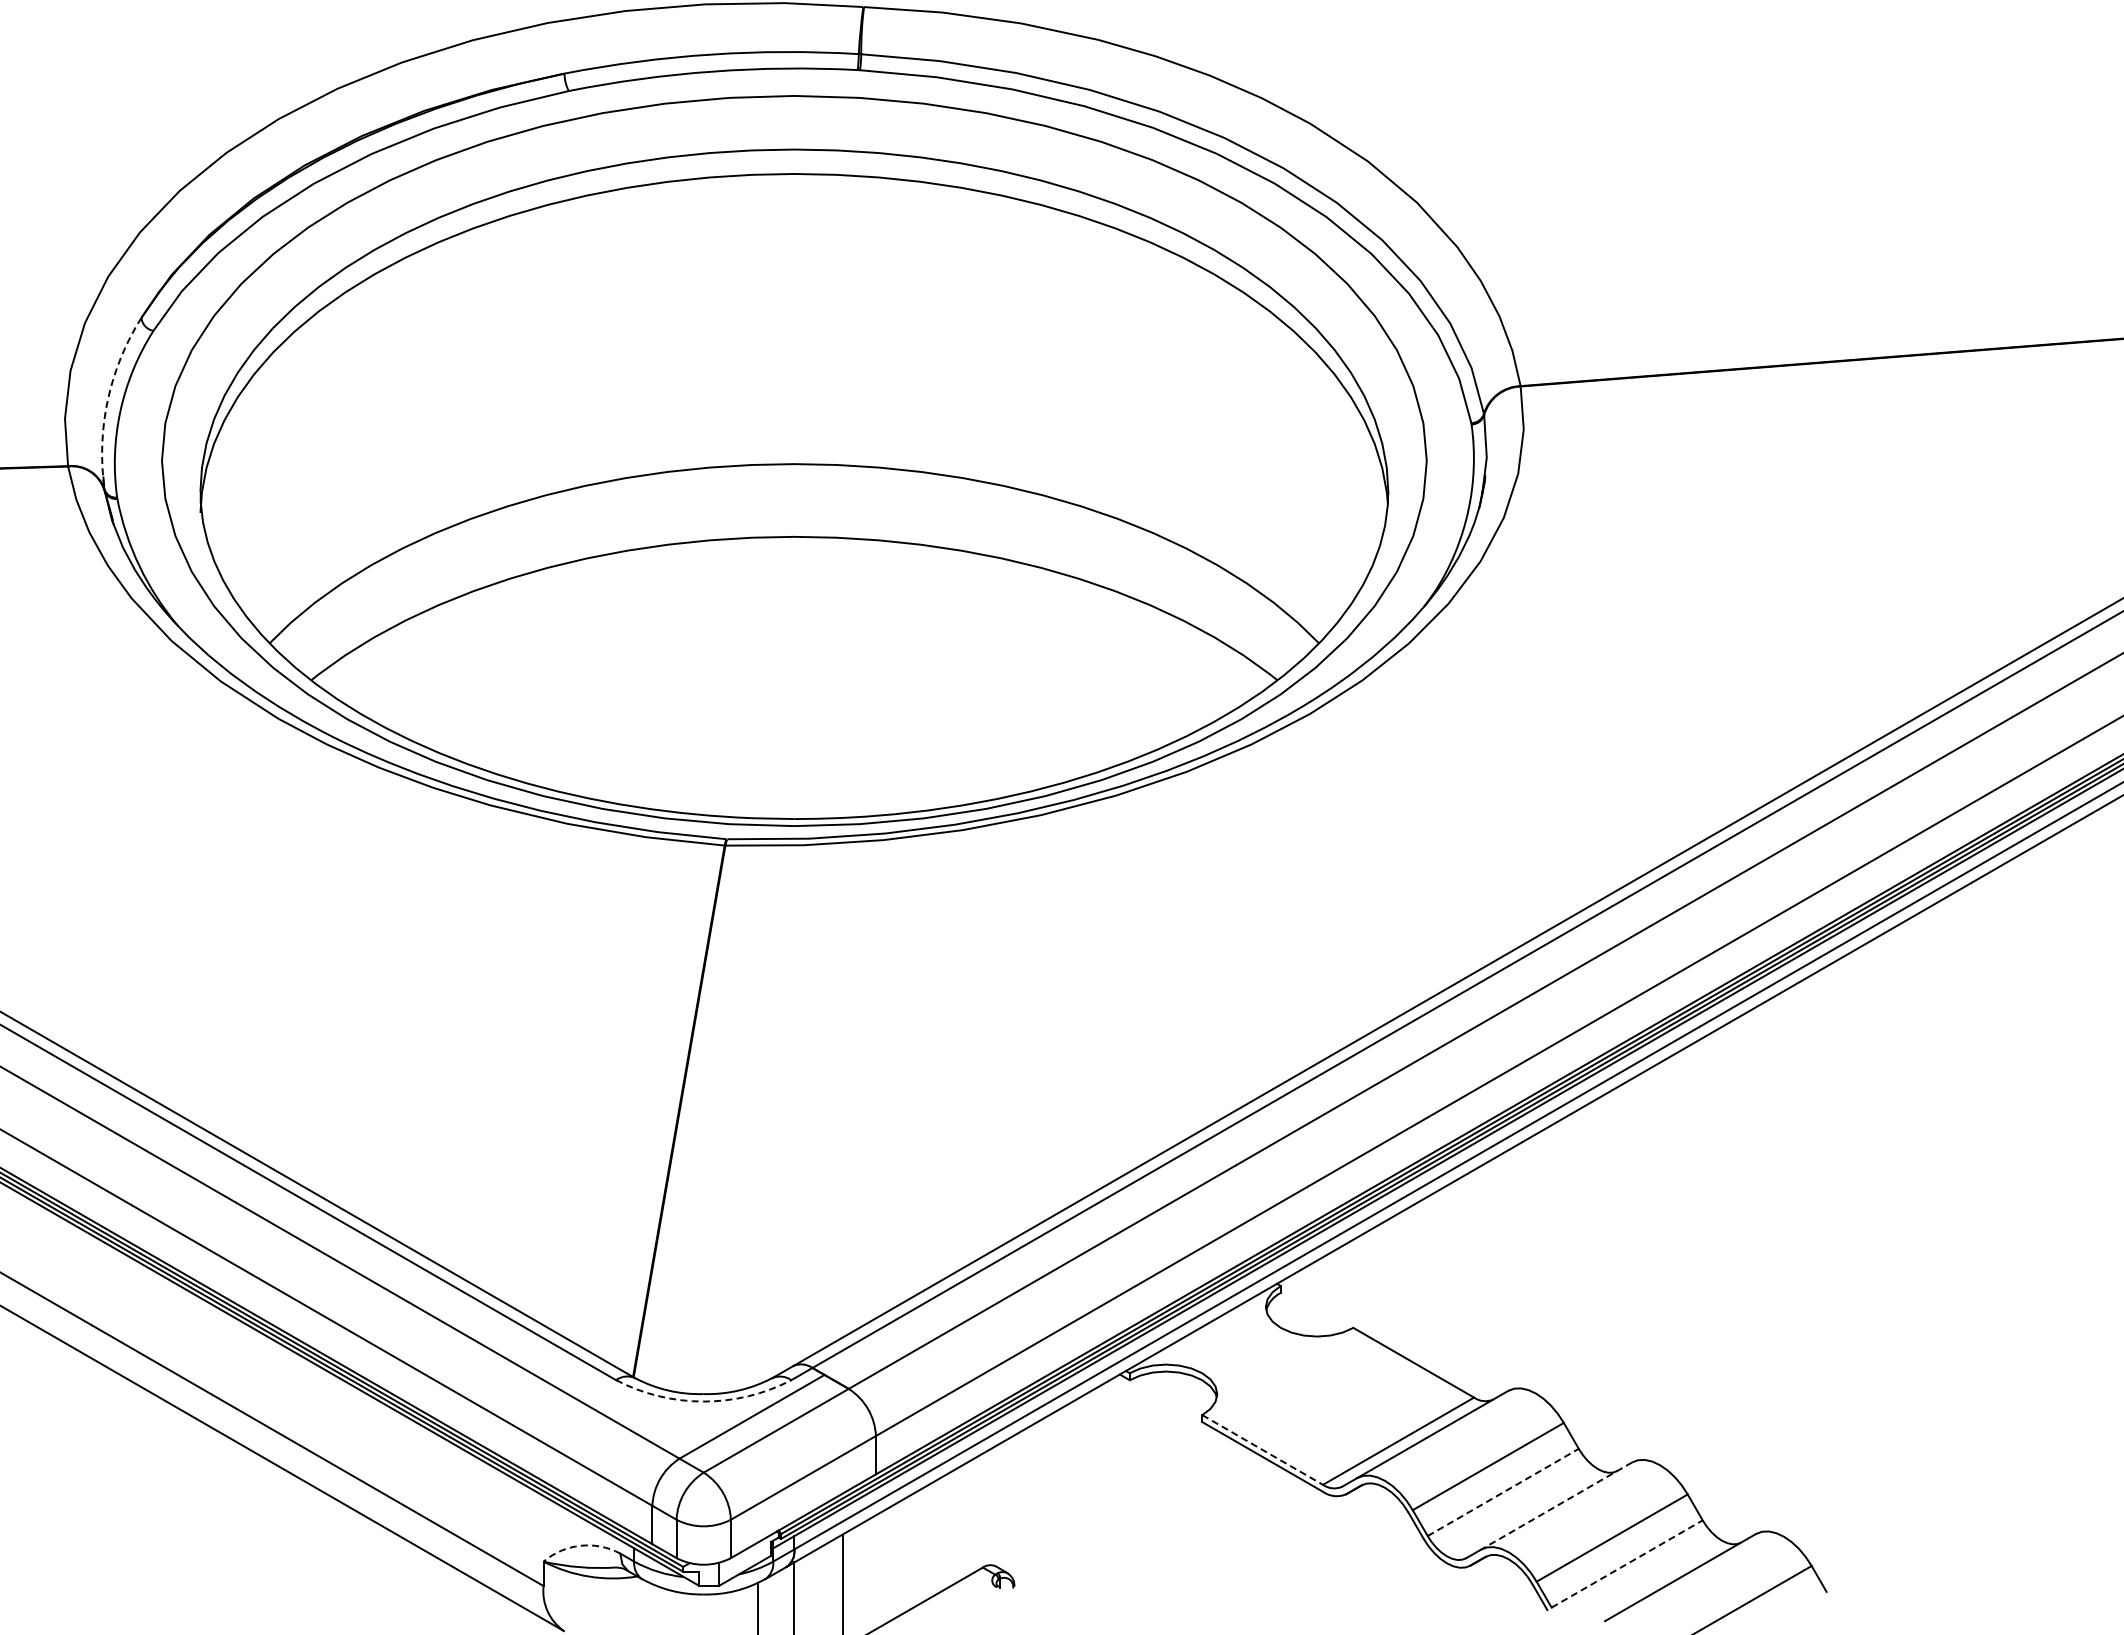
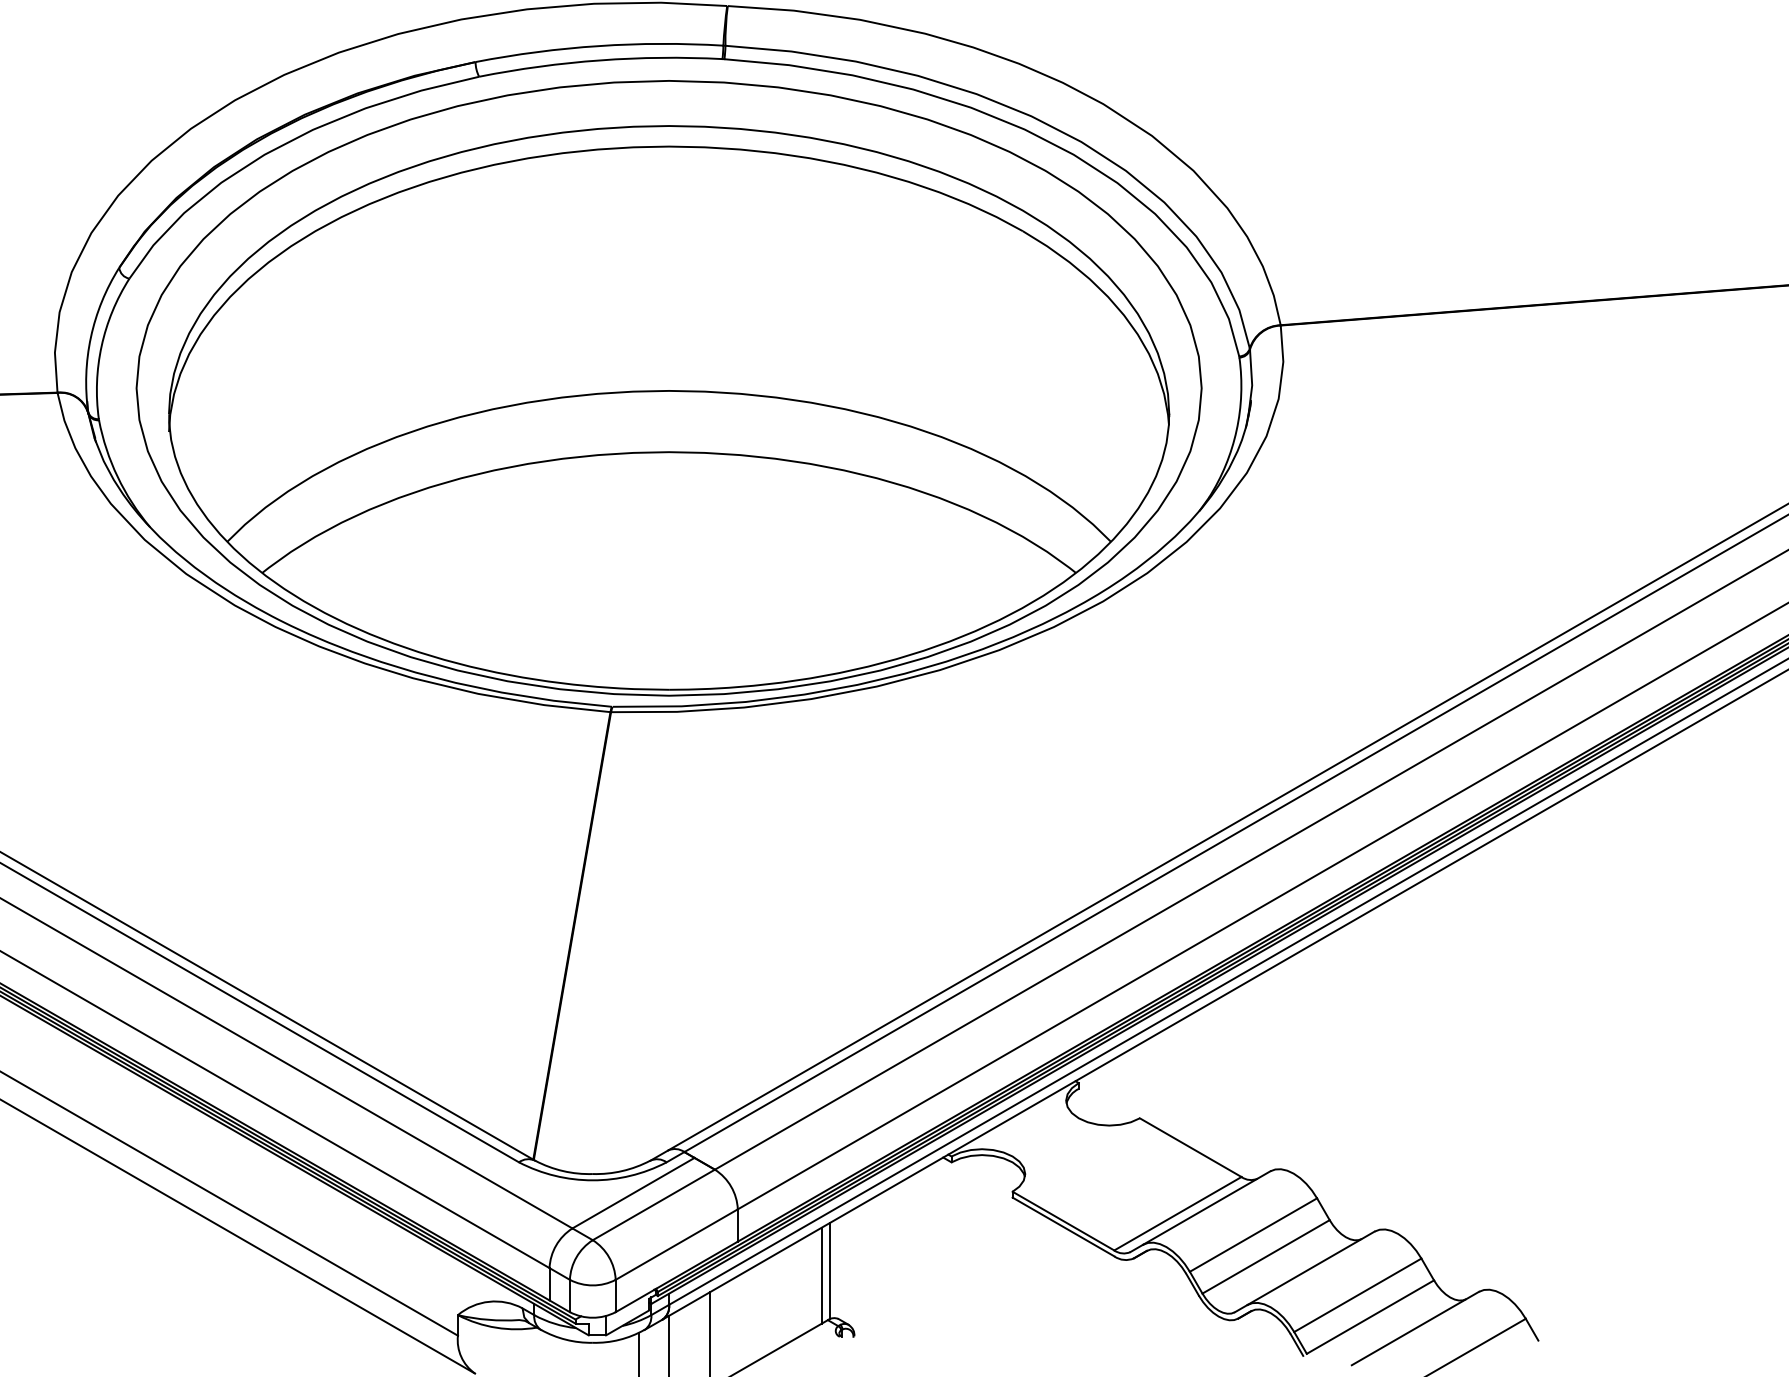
arc: (107, 400) -> (90, 337), dashed -> solid
arc: (703, 1401) -> (592, 1180), dashed -> solid
line: (1262, 1449) -> (1063, 1220), dashed -> solid
line: (1503, 1492) -> (1266, 1256), dashed -> solid
line: (1556, 1506) -> (1310, 1268), dashed -> solid
line: (985, 1508) -> (830, 1270), added
line: (975, 1514) -> (821, 1275), added
arc: (580, 1545) -> (489, 1301), dashed -> solid
line: (1627, 1563) -> (1370, 1316), dashed -> solid

